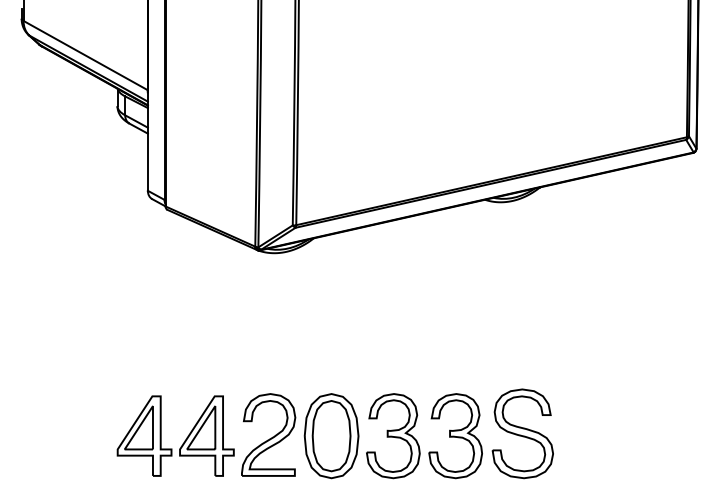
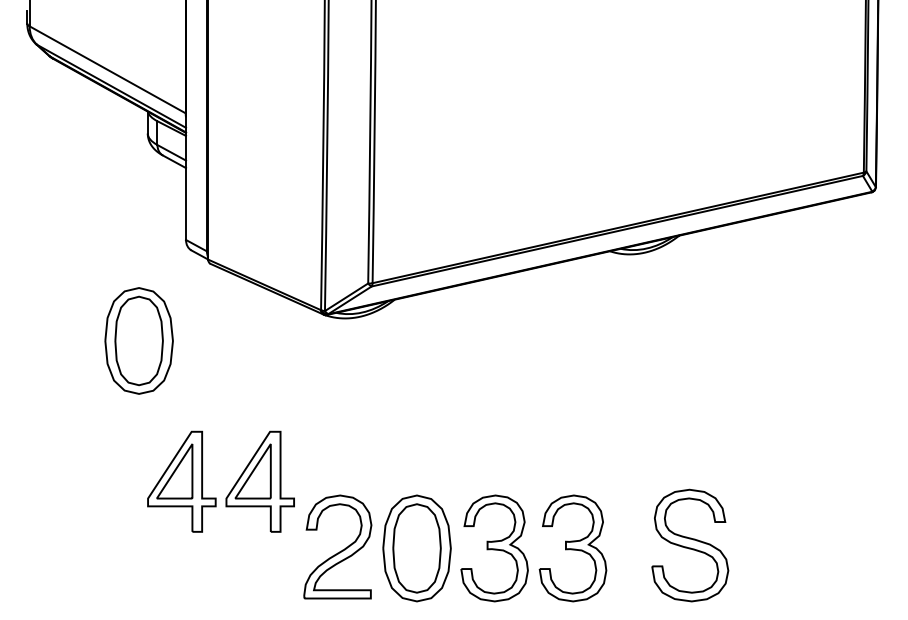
part: (110, 271) -> (138, 341), added
part: (522, 433) -> (689, 545), moved
part: (184, 440) -> (232, 487), moved

